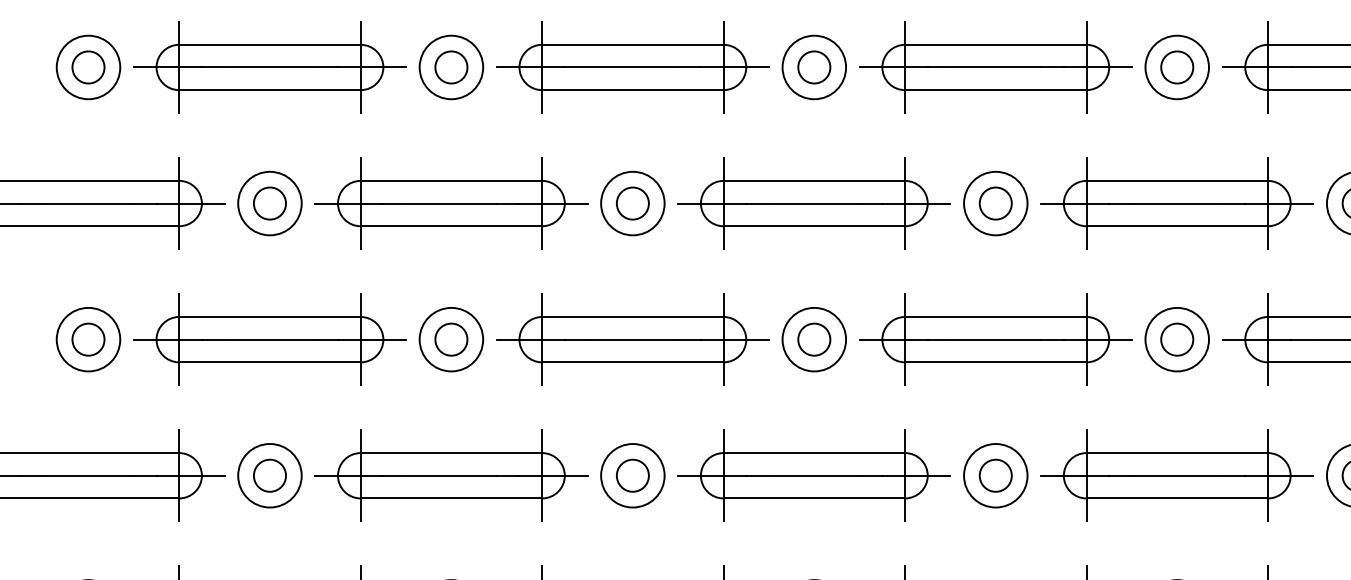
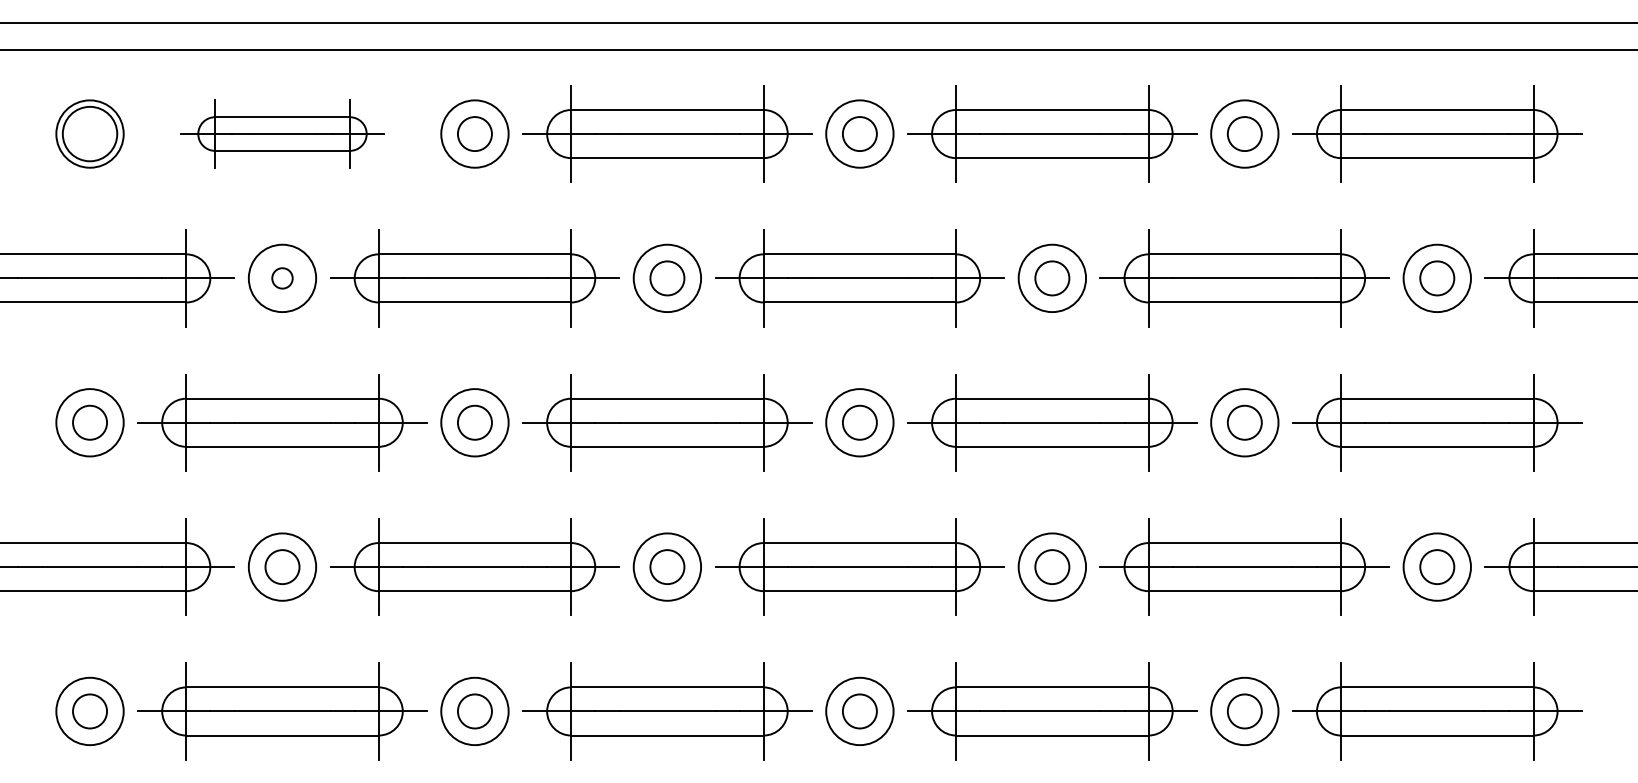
part: (269, 66) -> (282, 133), size x0.7
circle: (88, 67) -> (90, 134), size x1.6
circle: (269, 203) -> (282, 278), size x0.6

